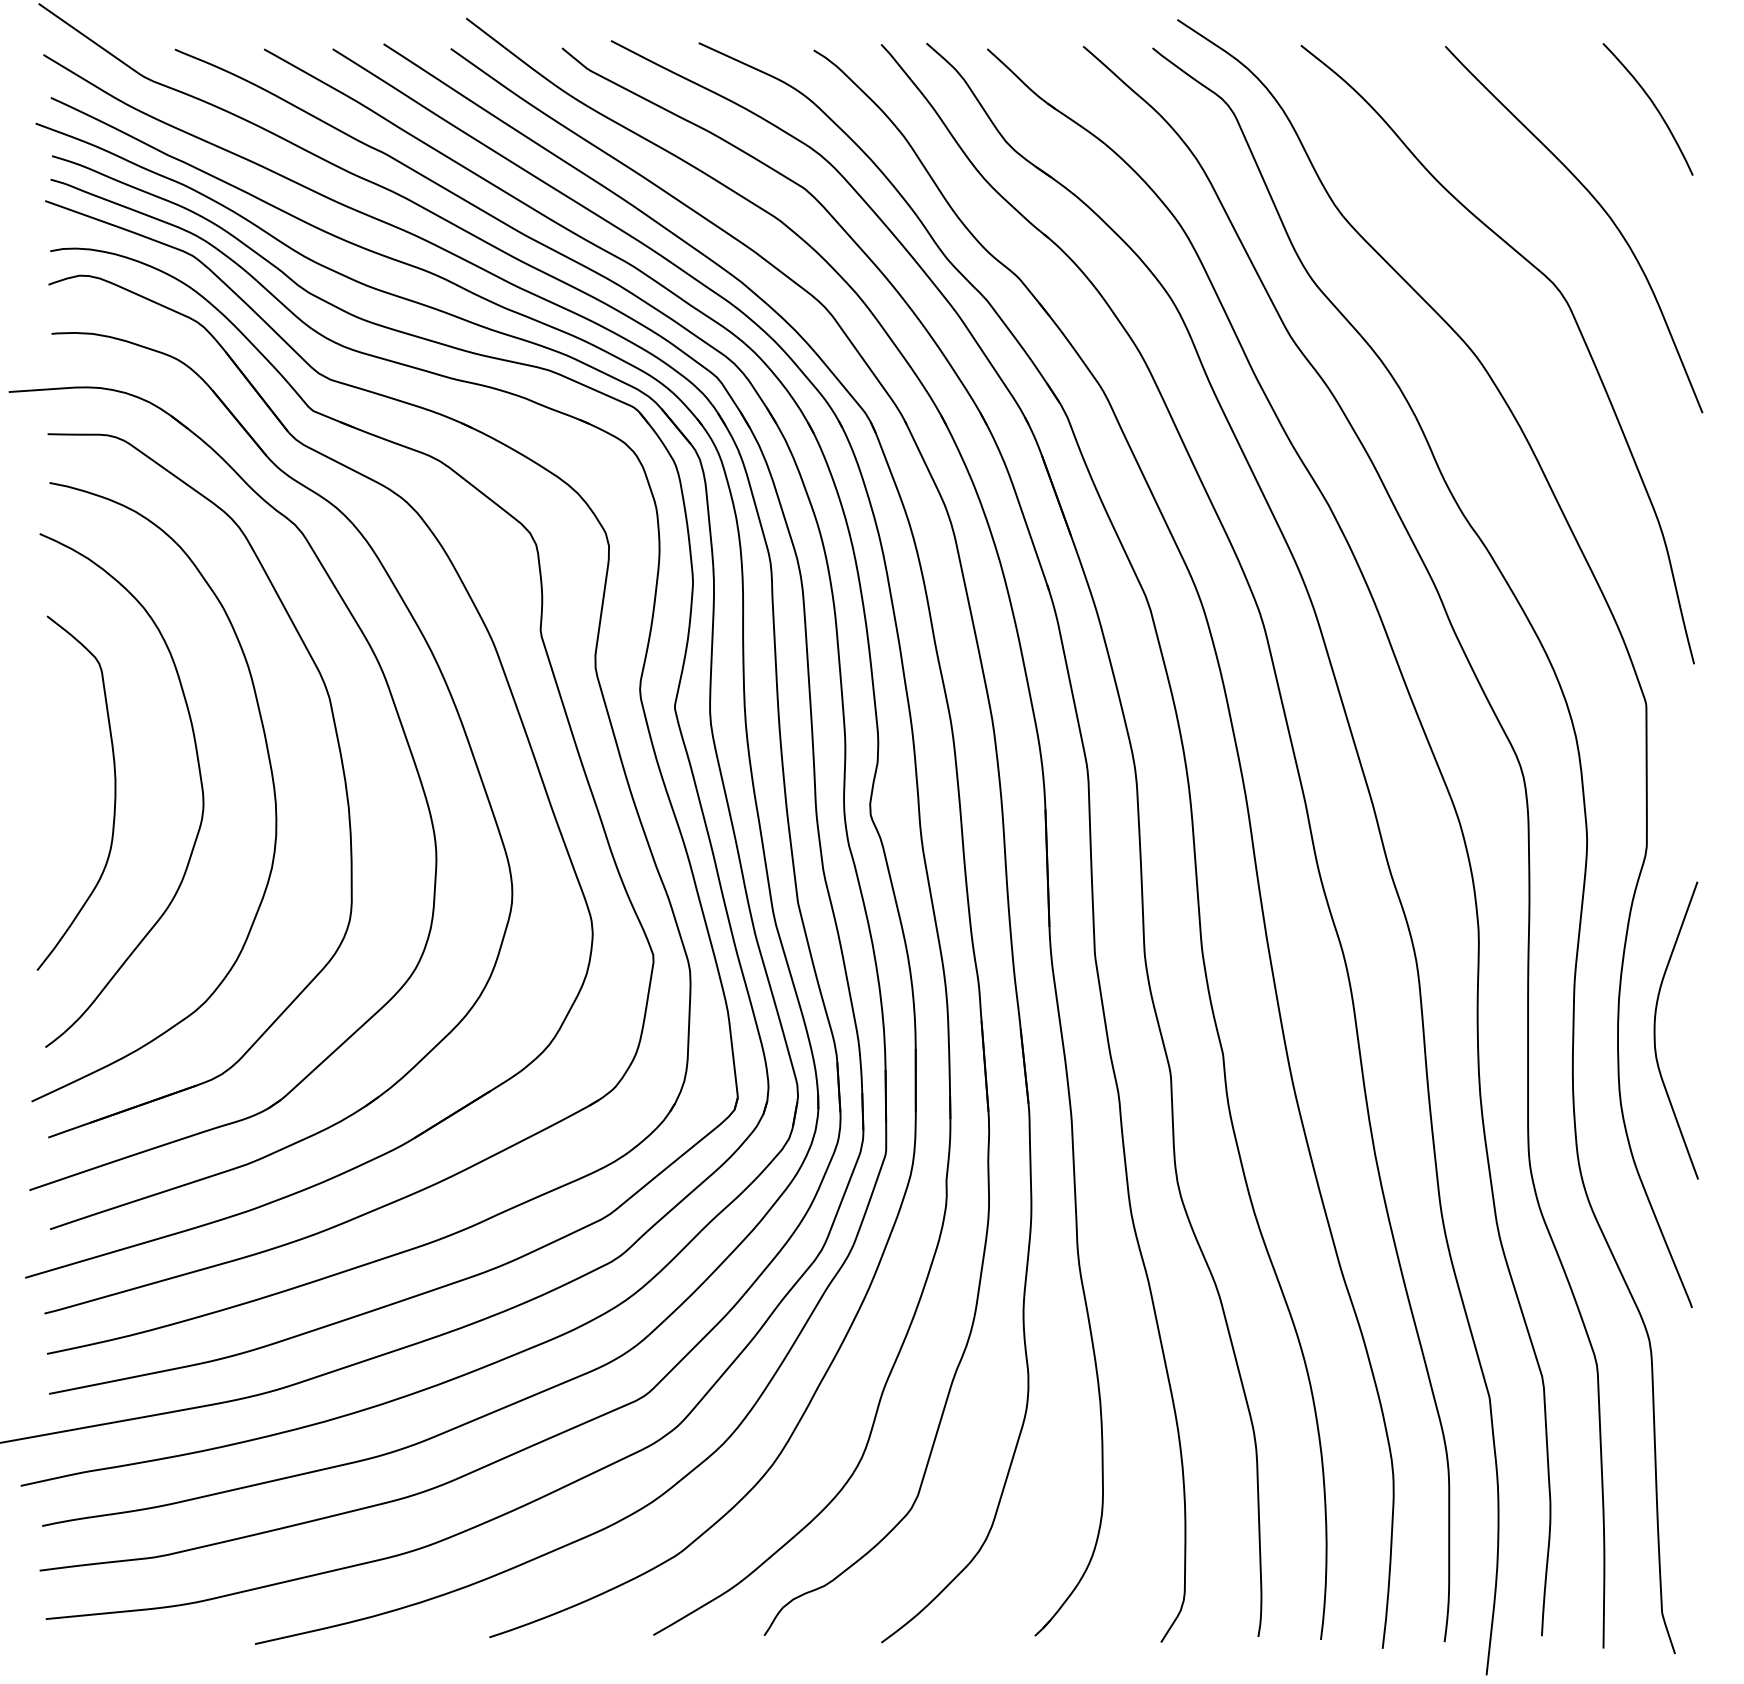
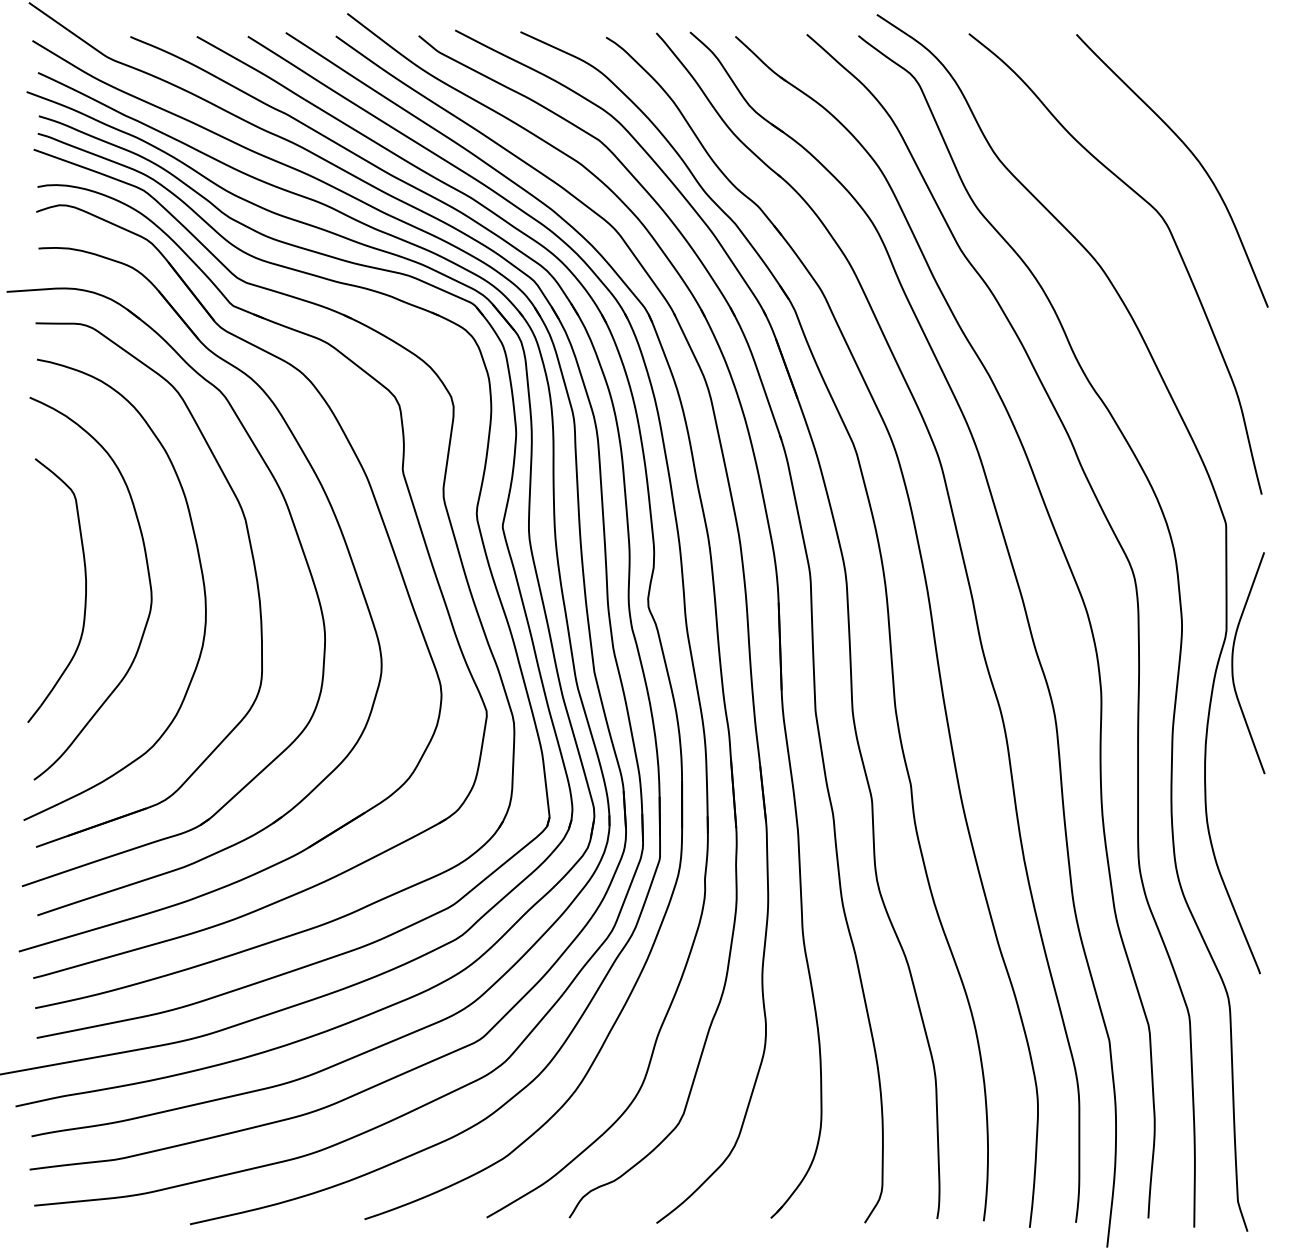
curve: (1652, 104) -> (1230, 77), removed
curve: (1655, 1030) -> (1232, 663), moved

